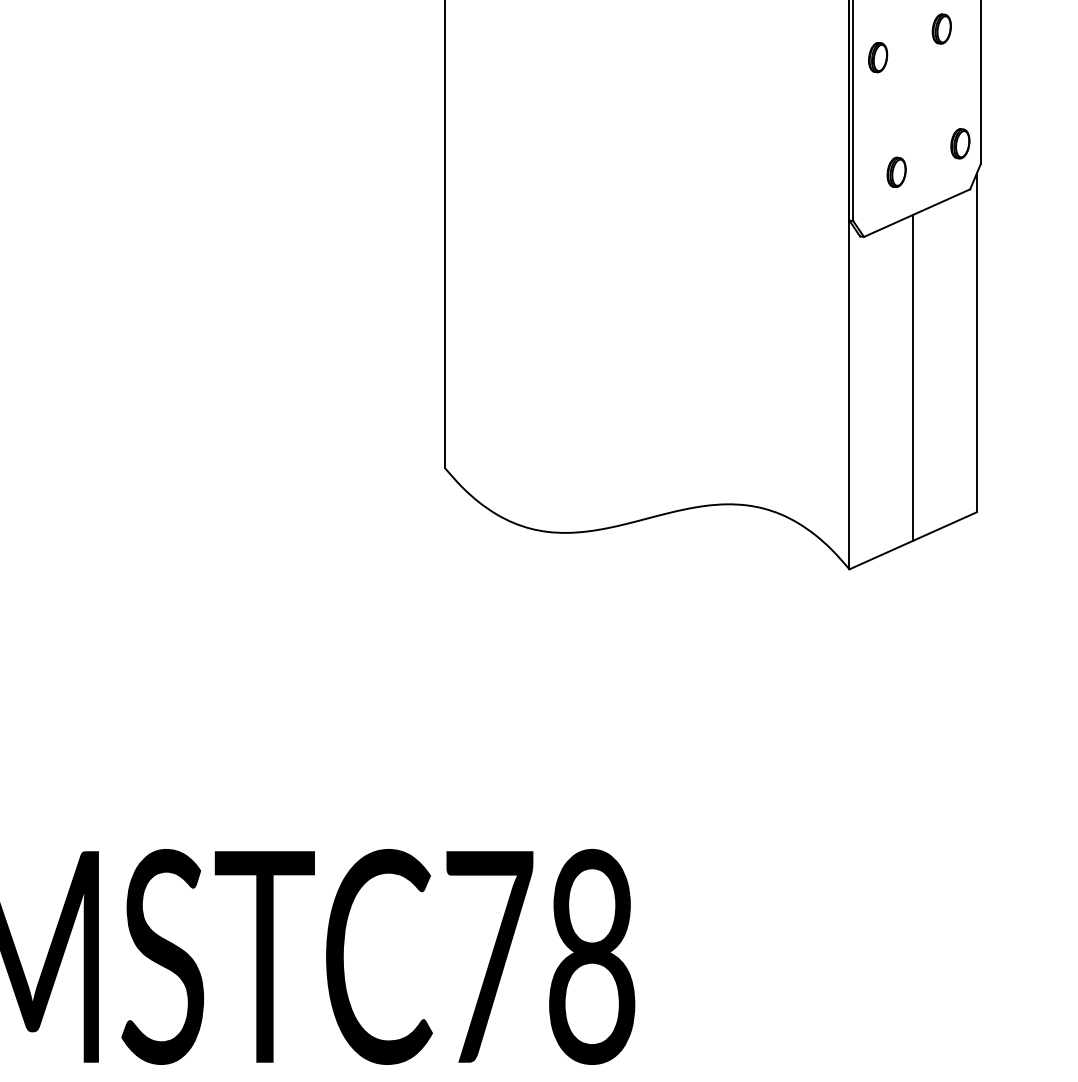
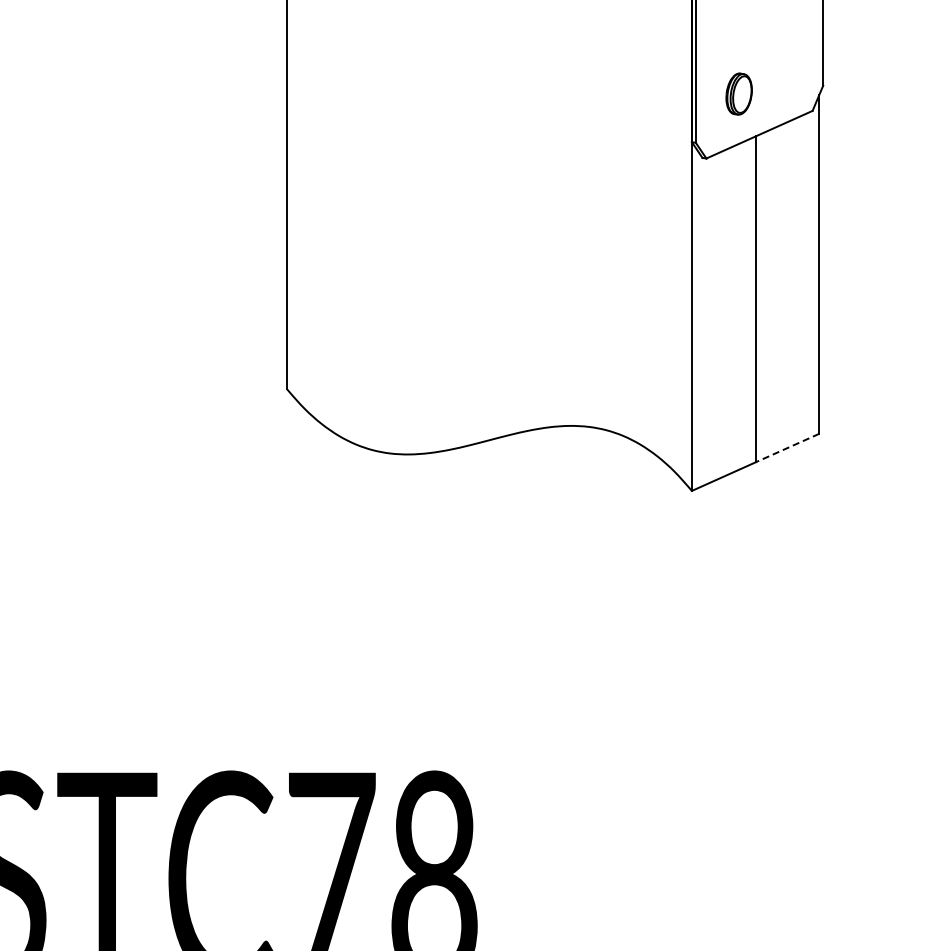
part: (960, 143) -> (802, 65), removed
part: (896, 171) -> (738, 93), size x1.4
line: (945, 526) -> (787, 448), solid -> dashed

